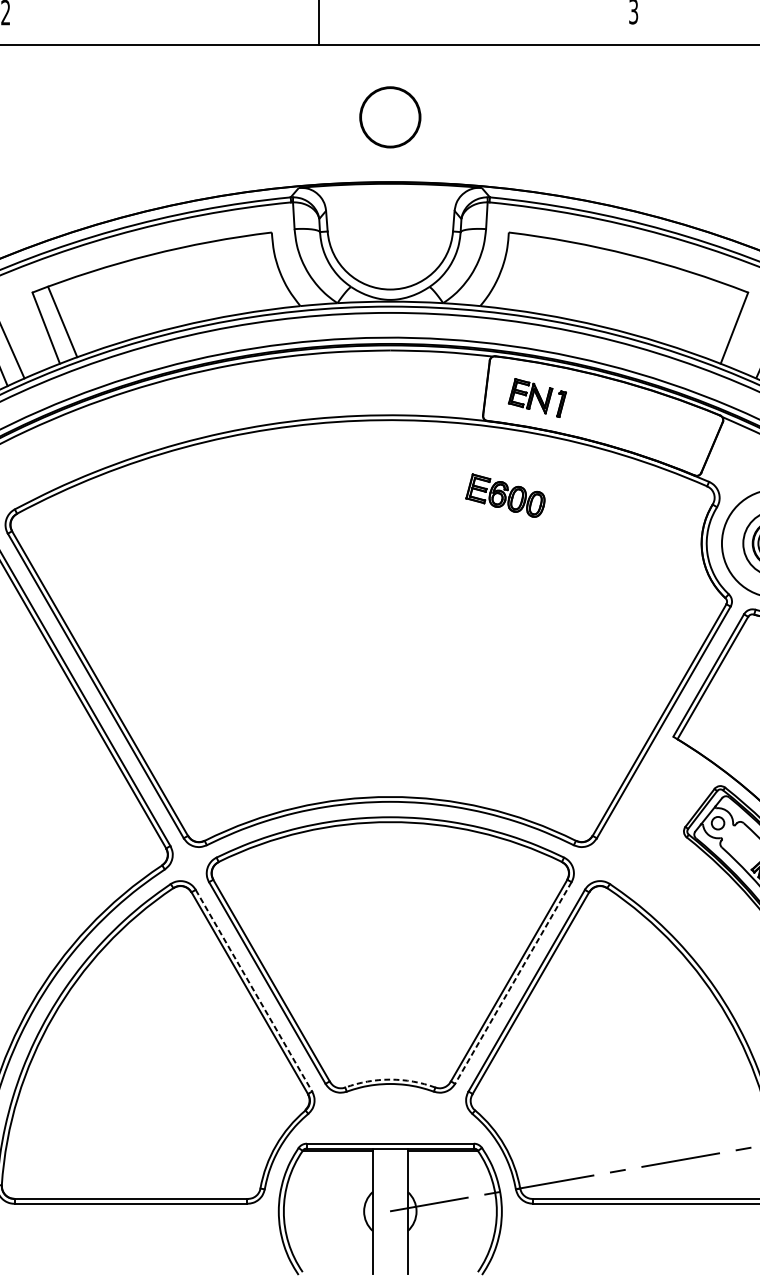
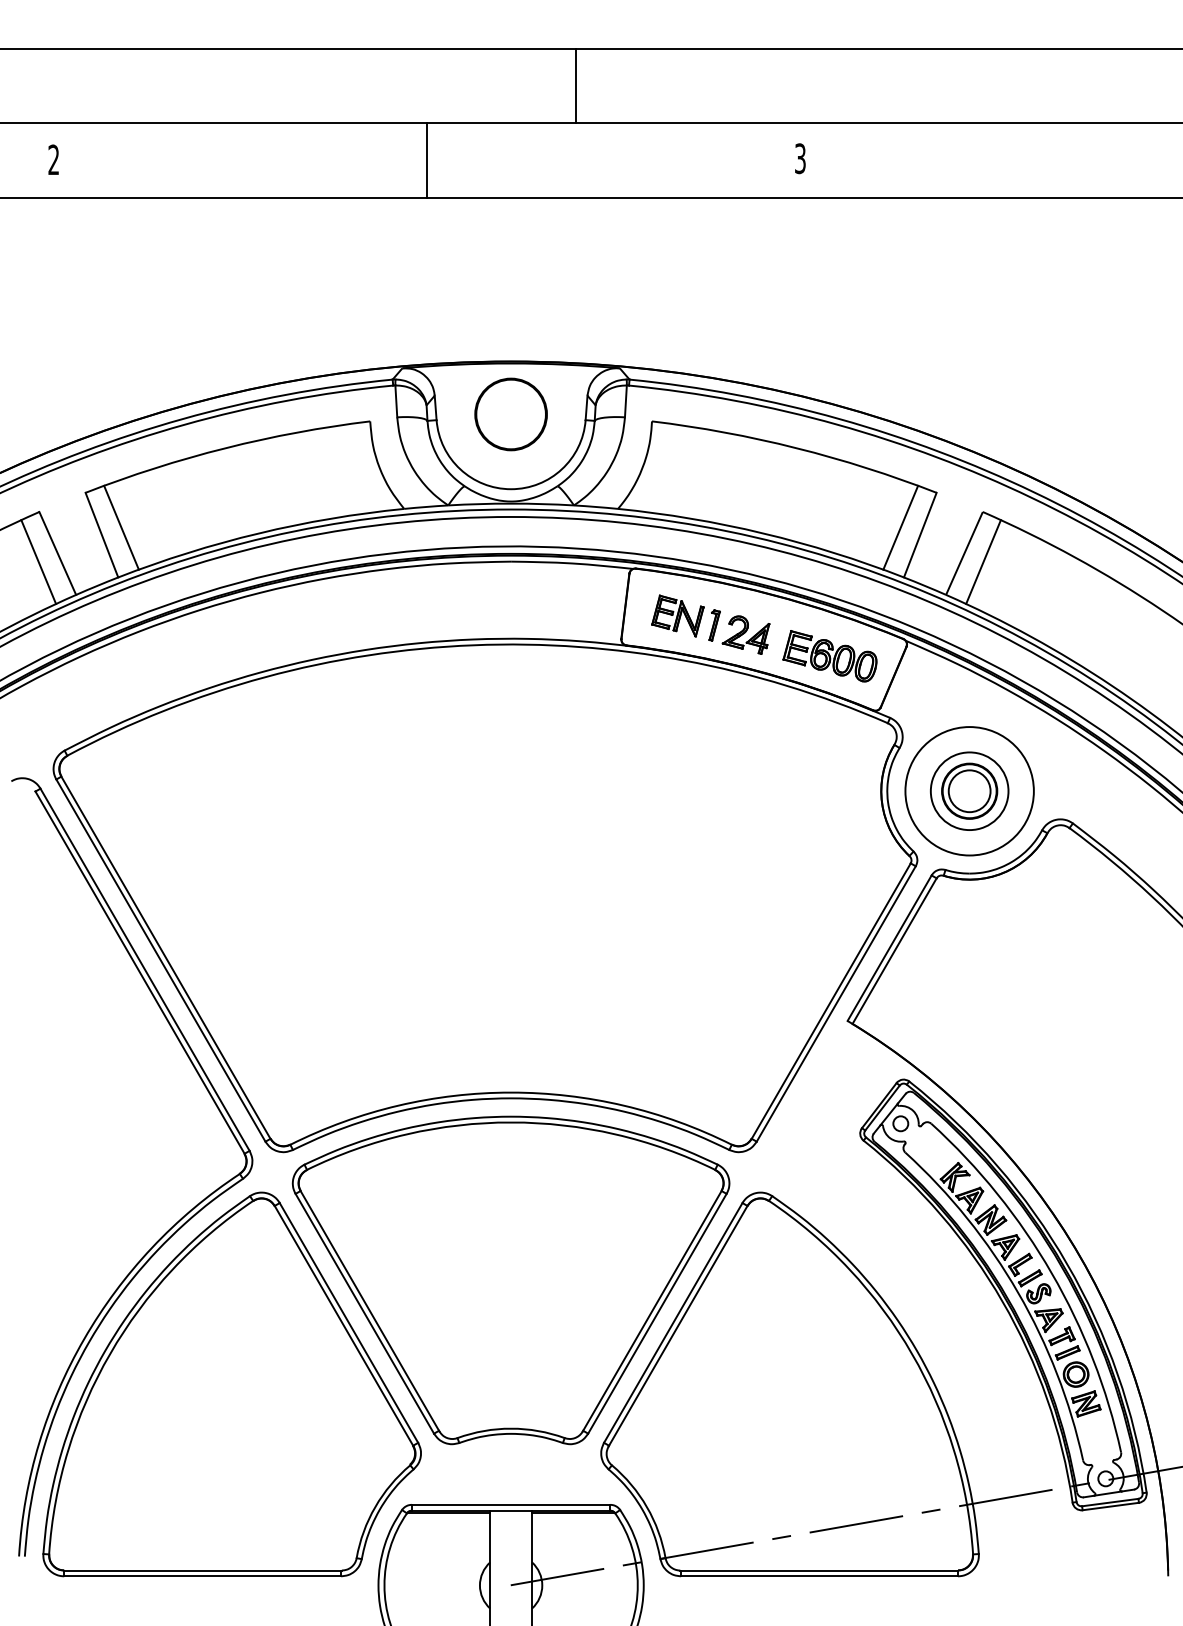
part: (389, 117) -> (510, 414), moved
line: (717, 321) -> (900, 527), added
part: (587, 411) -> (745, 634), added
part: (505, 495) -> (829, 656), moved
line: (513, 983) -> (657, 1314), dashed -> solid
line: (254, 991) -> (349, 1323), dashed -> solid
arc: (390, 1079) -> (511, 1428), dashed -> solid

